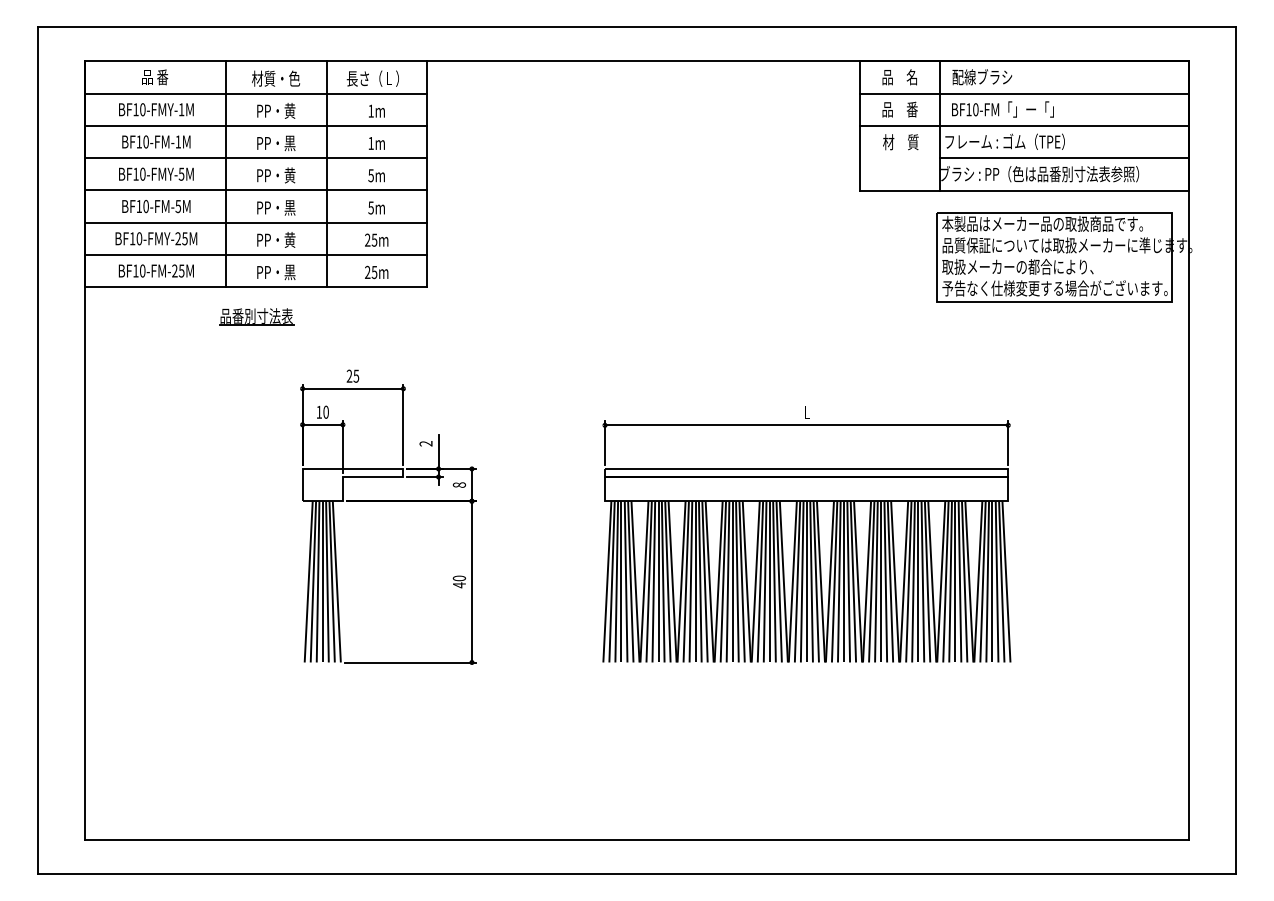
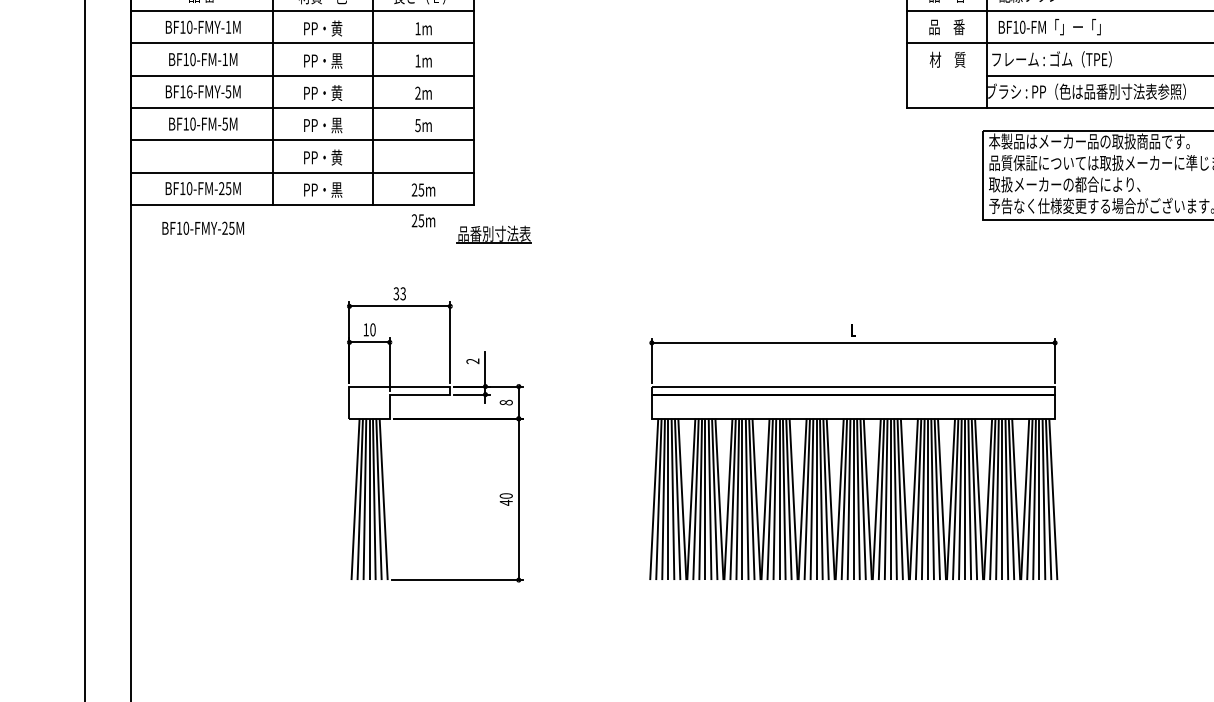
text: (142, 173) -> (189, 91), BF10-FMY-5M -> BF16-FMY-5M
text: (370, 175) -> (417, 93), 5m -> 2m
text: (156, 238) -> (203, 228), moved
text: (376, 239) -> (423, 220), moved
part: (256, 316) -> (494, 234), moved
text: (352, 375) -> (399, 293), 25 -> 33

